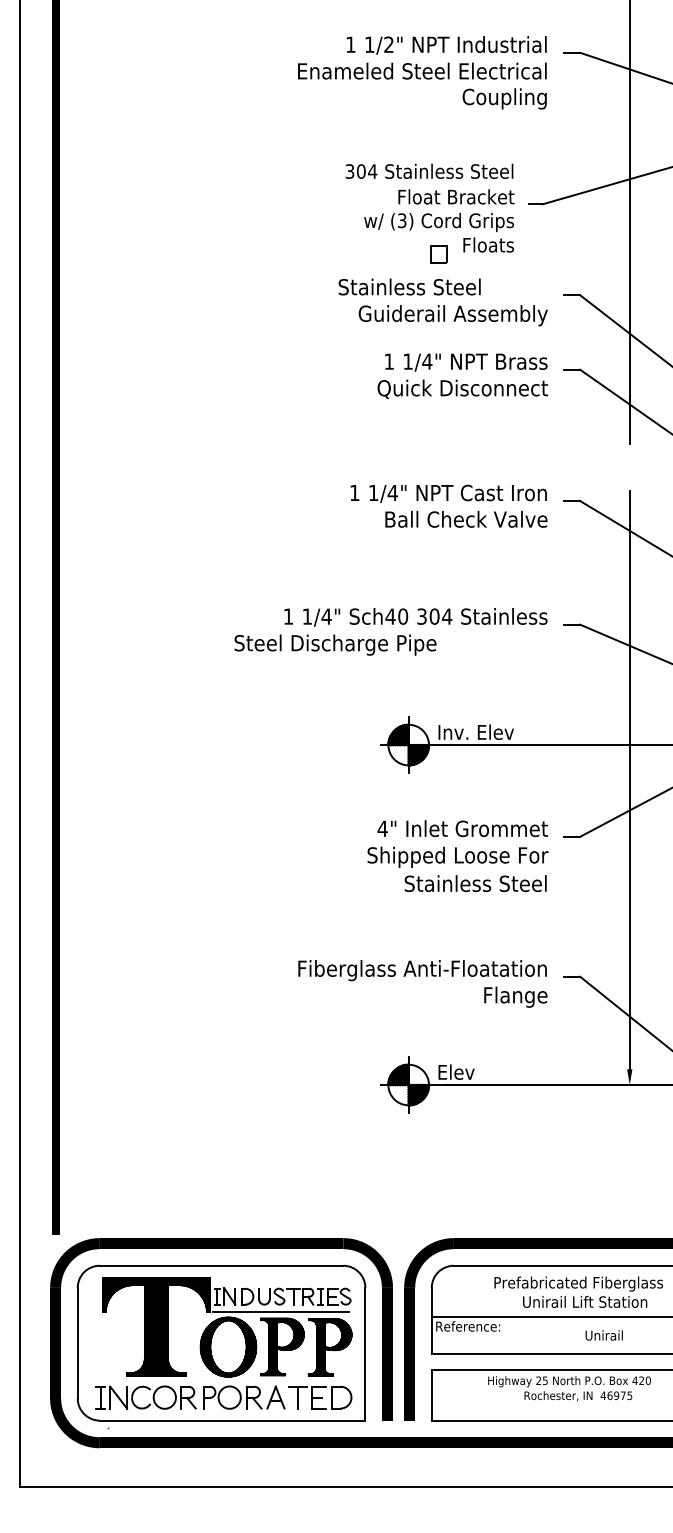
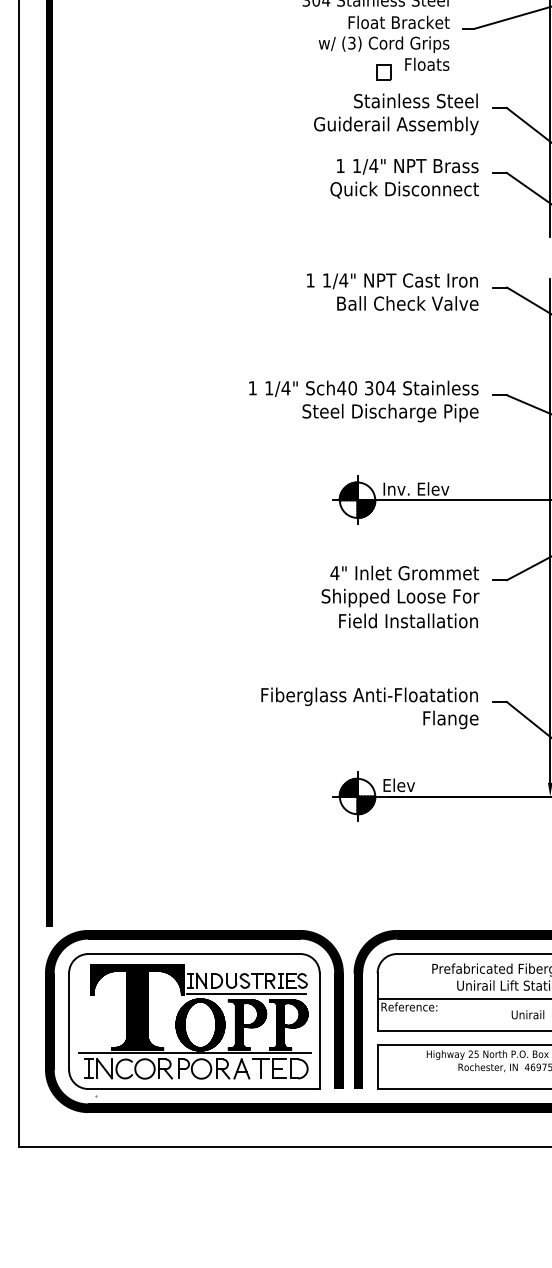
text: (409, 286) -> (415, 100), moved
text: (335, 644) -> (390, 412), moved
text: (466, 883) -> (407, 620), Stainless Steel -> Field Installation
line: (222, 1379) -> (195, 1053), added

